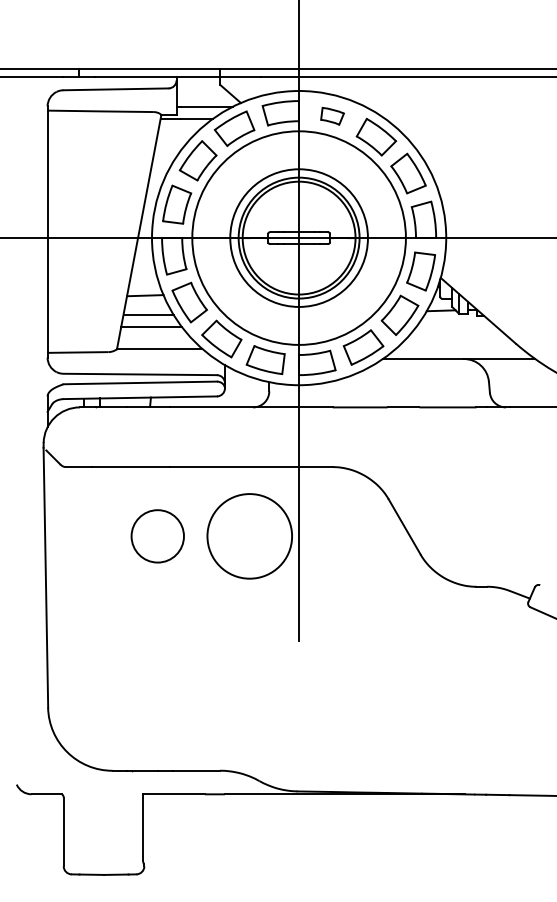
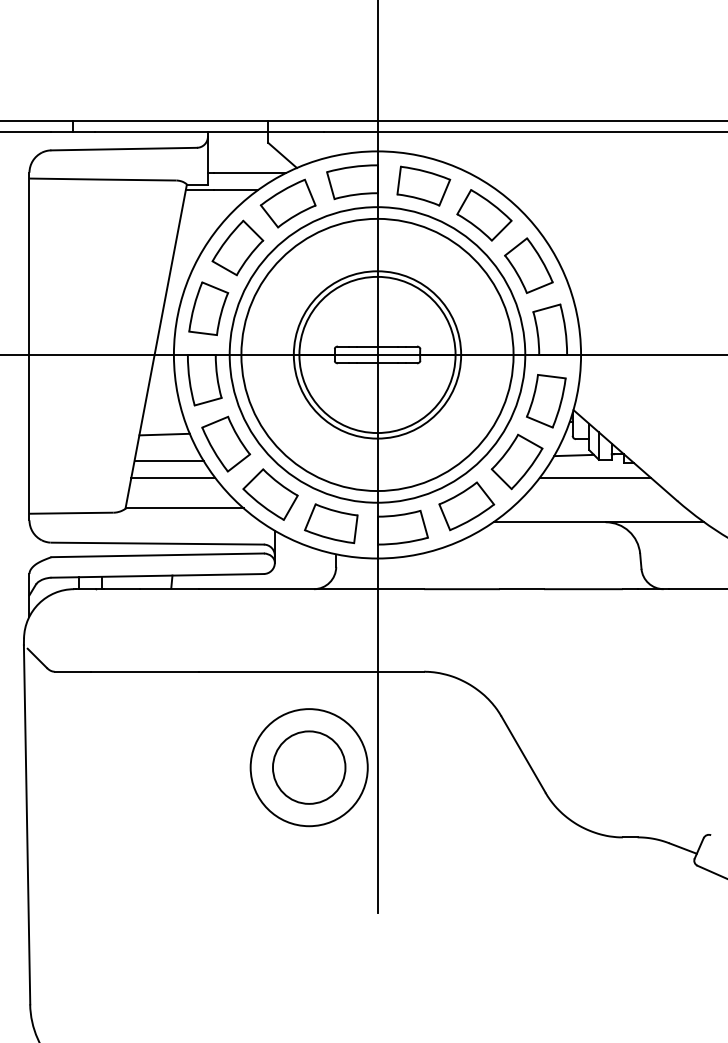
part: (332, 116) -> (423, 186), size x1.67
circle: (298, 237) -> (376, 354), size x1.43
line: (456, 326) -> (595, 477), added
circle: (157, 536) -> (308, 767), moved

